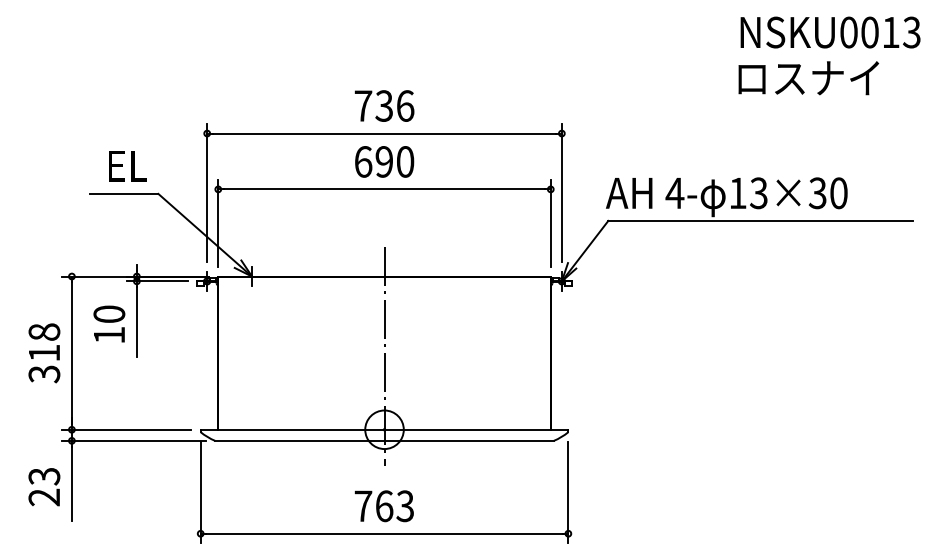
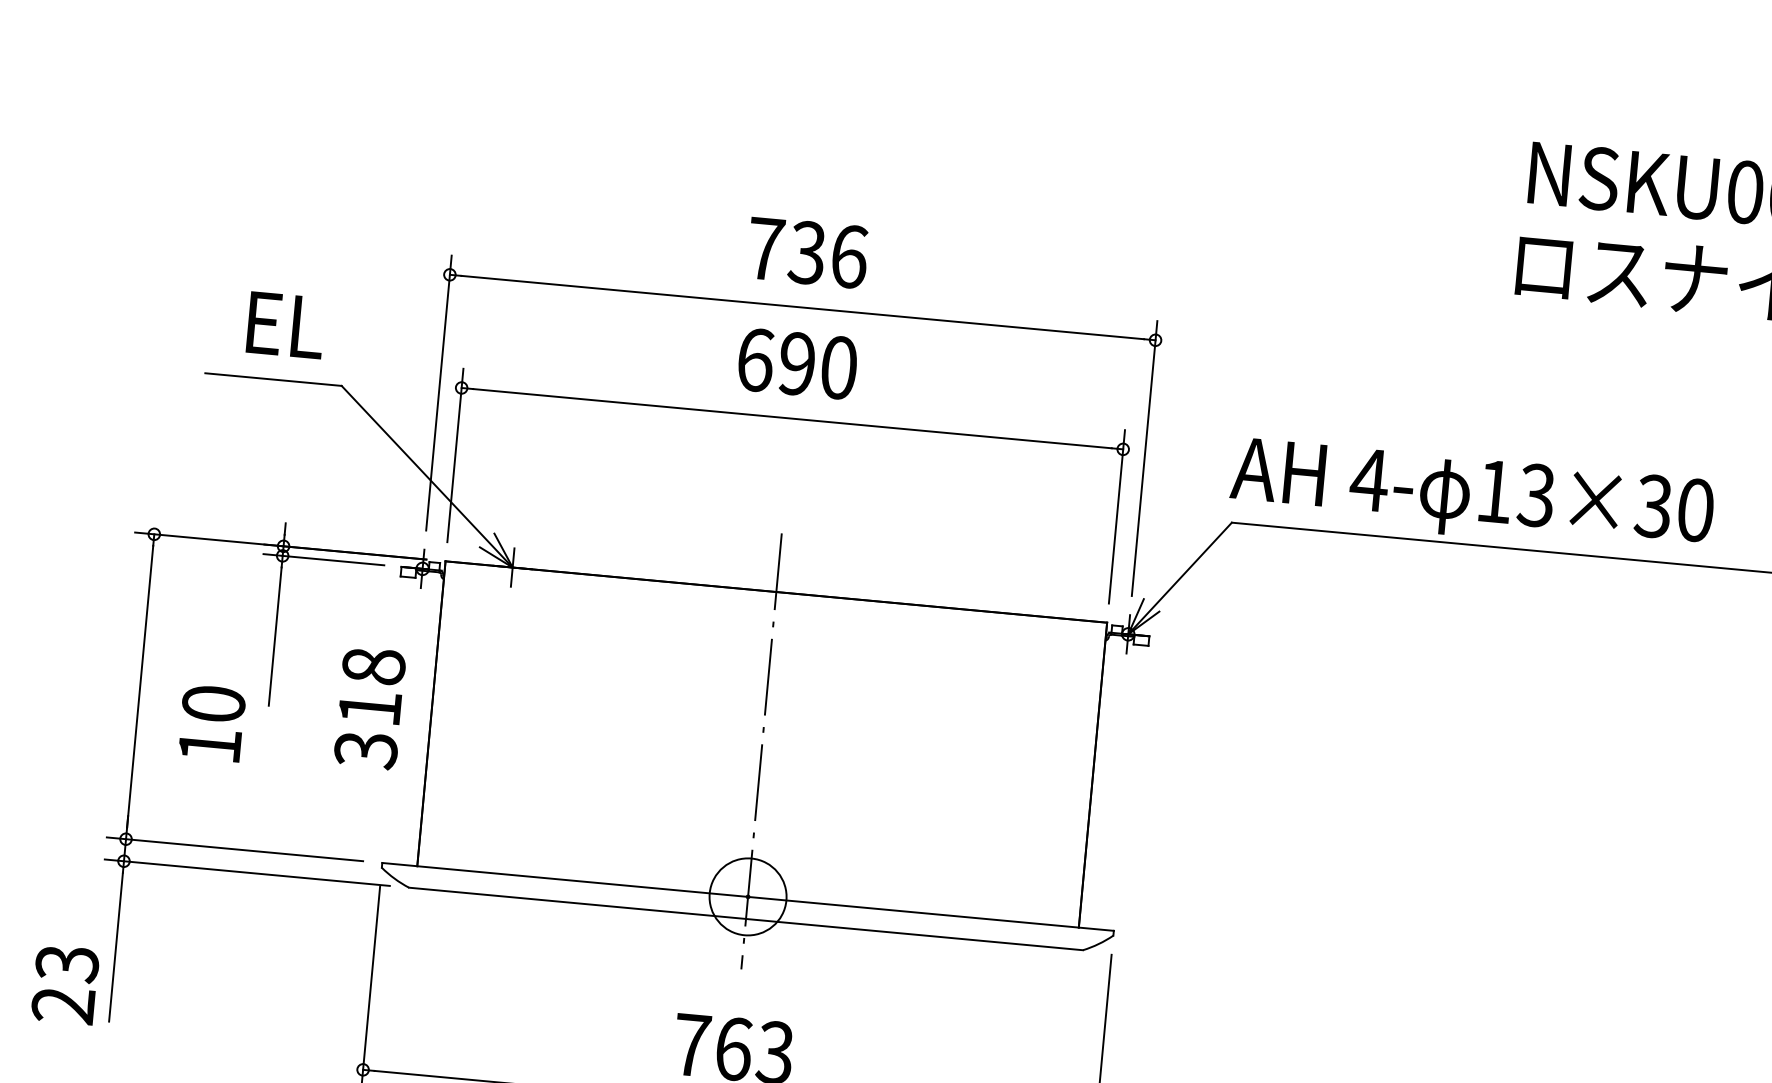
text: (109, 323) -> (212, 722), moved
text: (44, 353) -> (370, 708), moved
text: (44, 487) -> (65, 985), moved

